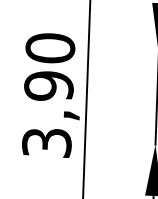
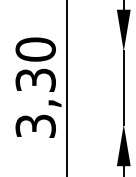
text: (48, 86) -> (35, 80), 3,90 -> 3,30

